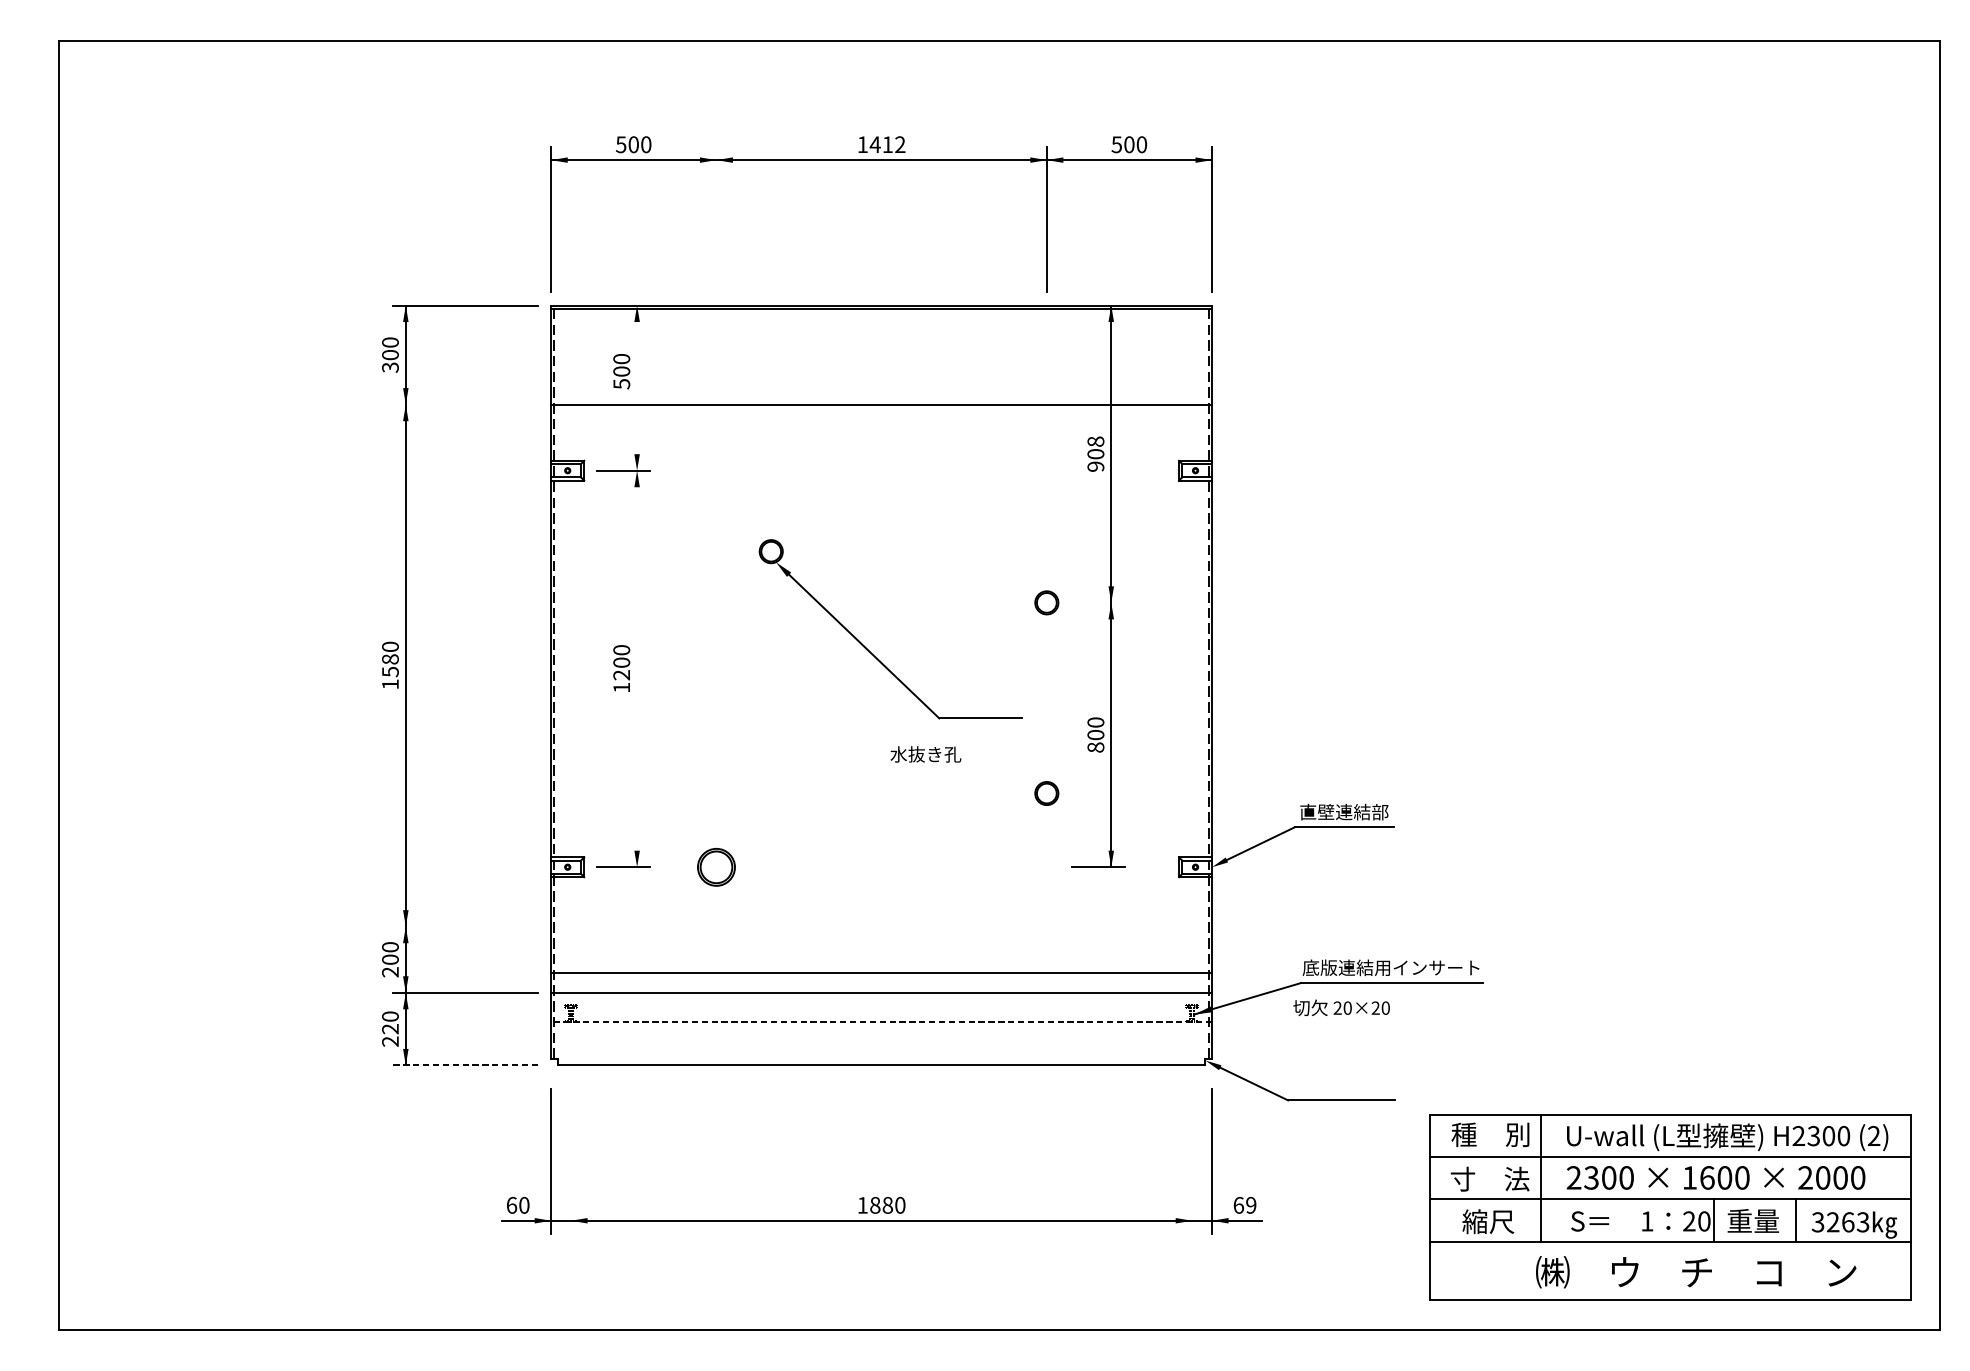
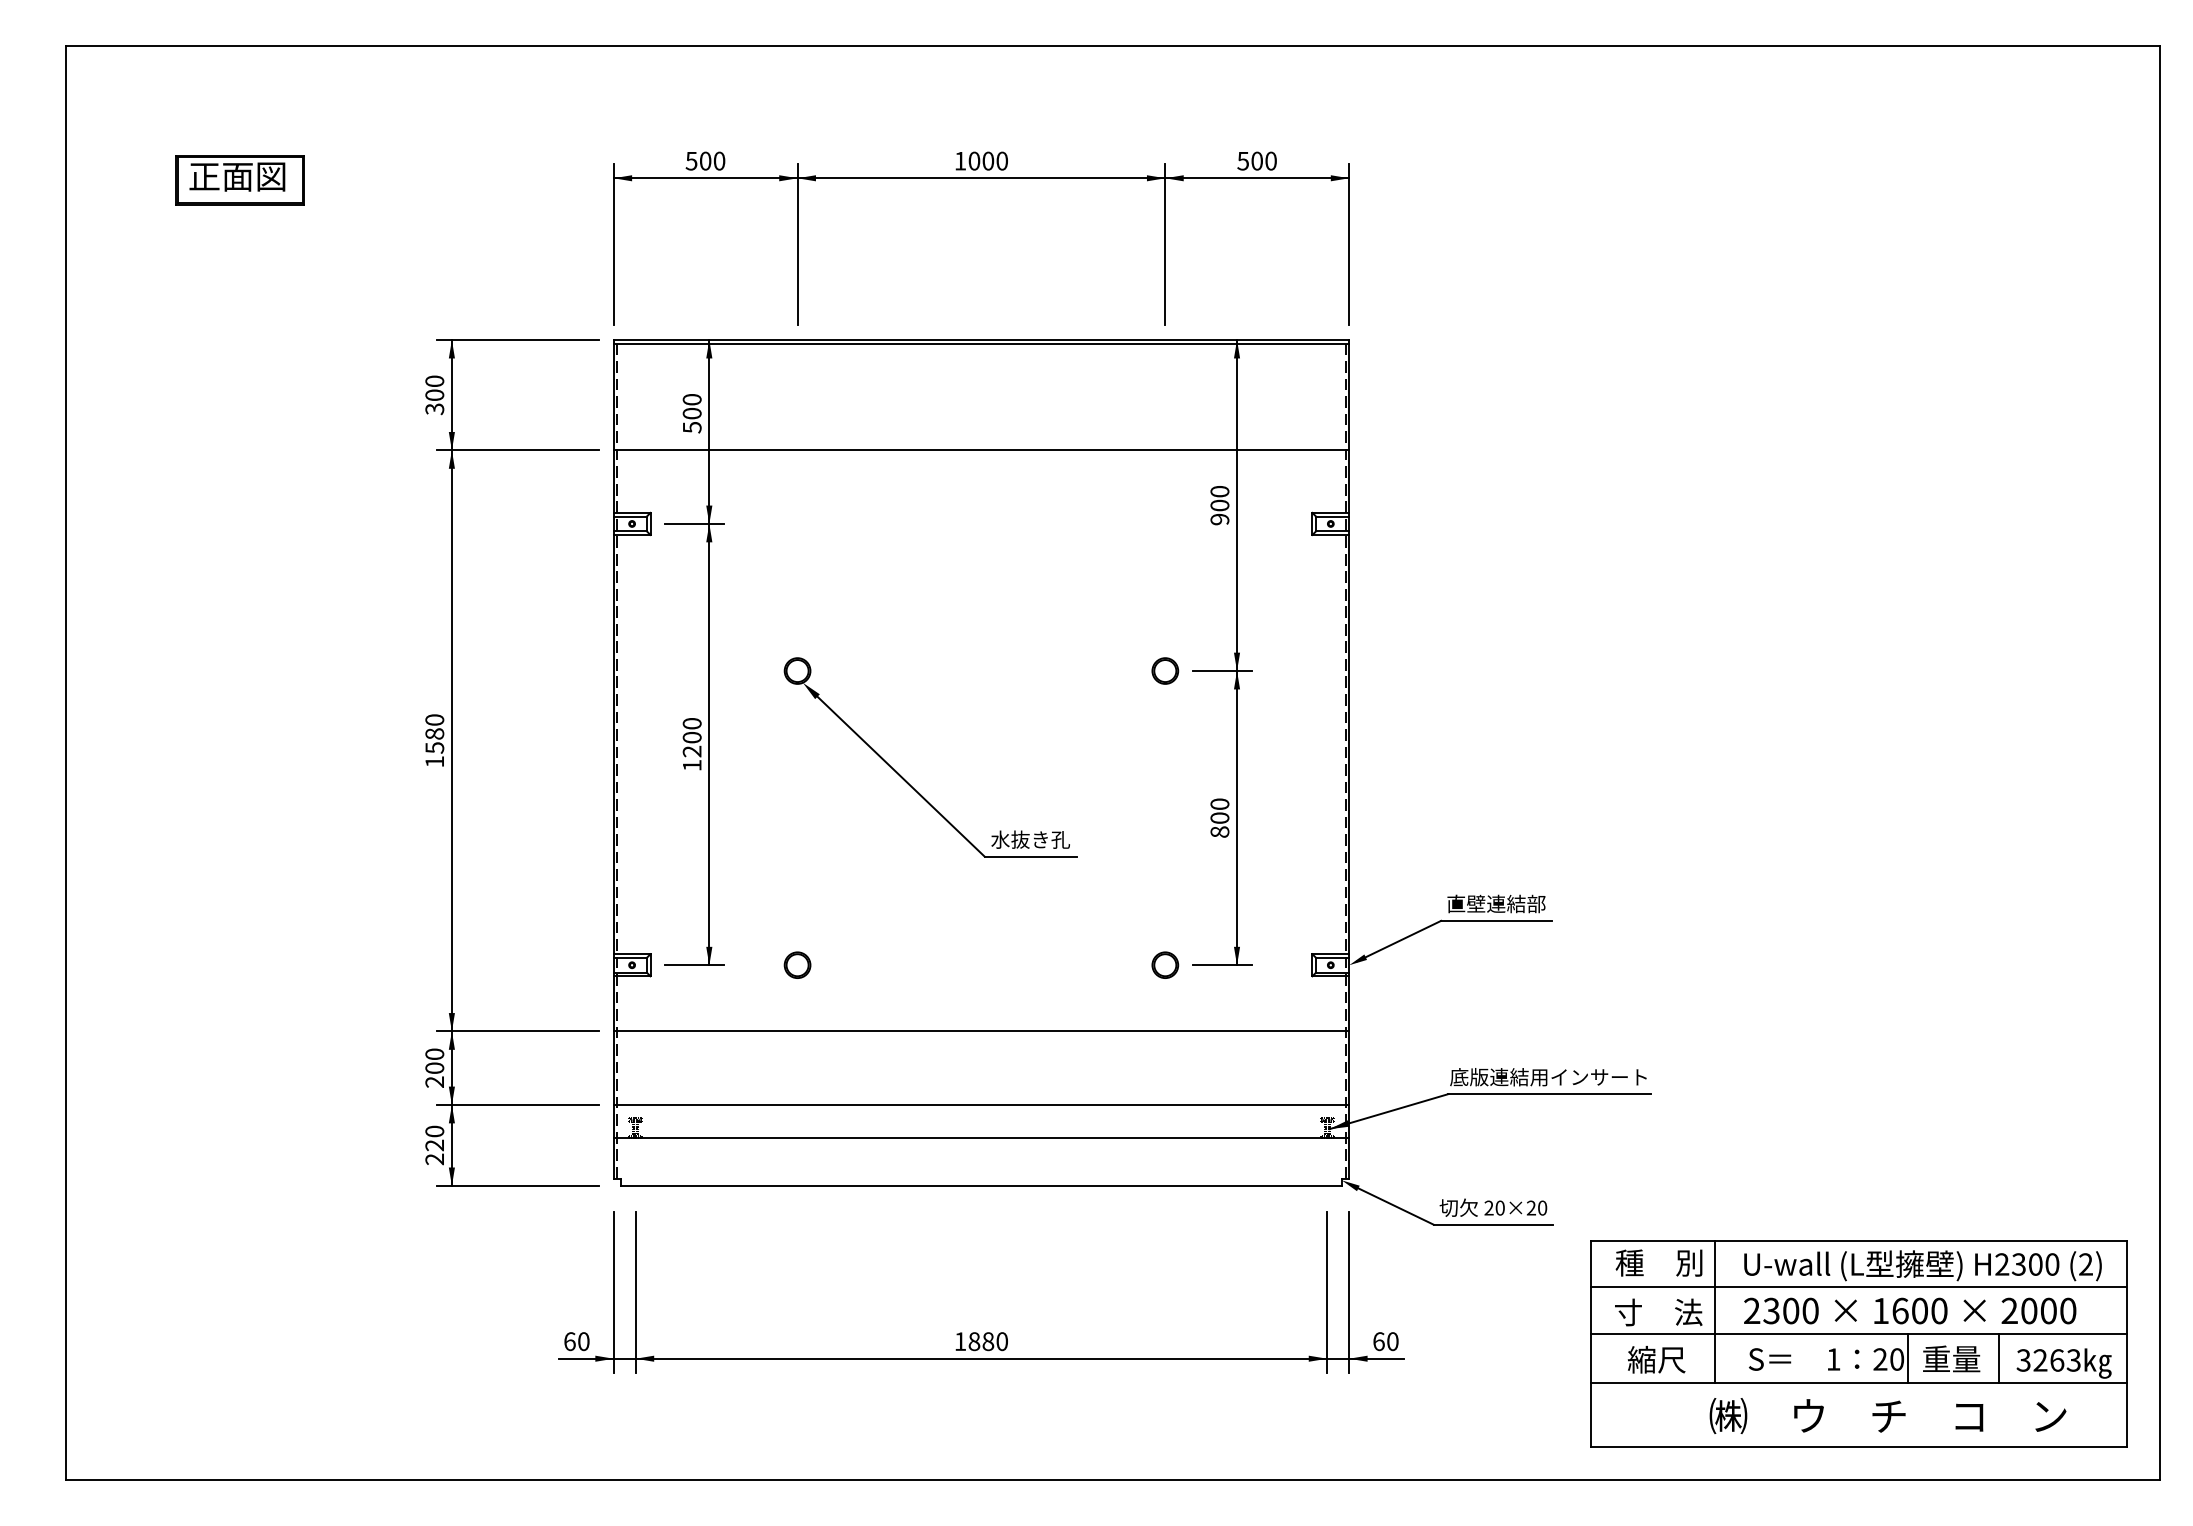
text: (887, 144) -> (987, 160), 1412 -> 1000
part: (214, 162) -> (239, 180), added
line: (716, 219) -> (797, 244), added
line: (465, 404) -> (518, 450), added
text: (1096, 441) -> (1220, 491), 908 -> 900
line: (637, 586) -> (709, 652), added
line: (1097, 603) -> (1221, 671), added
part: (869, 650) -> (906, 780), moved
part: (1046, 792) -> (1165, 964), moved
part: (716, 866) -> (797, 964), size x0.62
line: (465, 926) -> (518, 1031), added
line: (881, 973) -> (981, 1031), moved
text: (1341, 1007) -> (1493, 1207), moved
line: (881, 1021) -> (981, 1137), dashed -> solid
line: (465, 1065) -> (518, 1185), dashed -> solid
line: (570, 1161) -> (635, 1292), added
line: (1192, 1161) -> (1327, 1292), added
text: (1250, 1205) -> (1392, 1341), 69 -> 60

